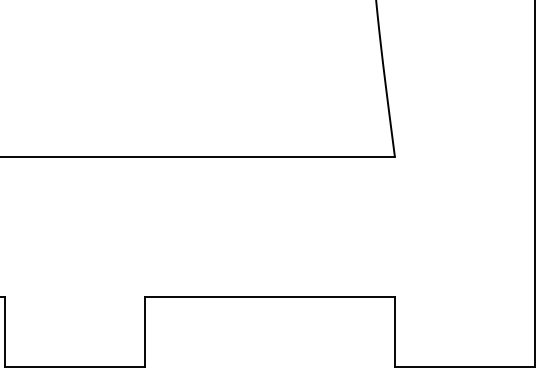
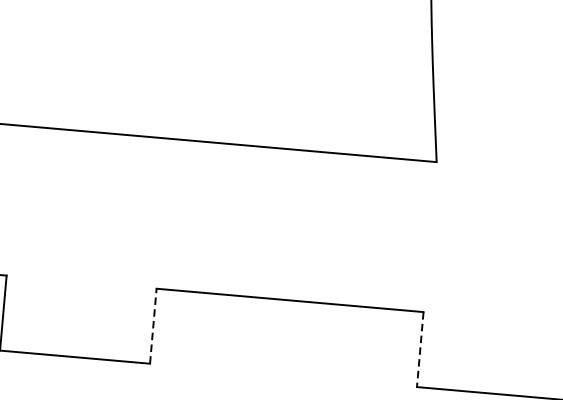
line: (145, 331) -> (153, 325), solid -> dashed
line: (394, 332) -> (419, 349), solid -> dashed

